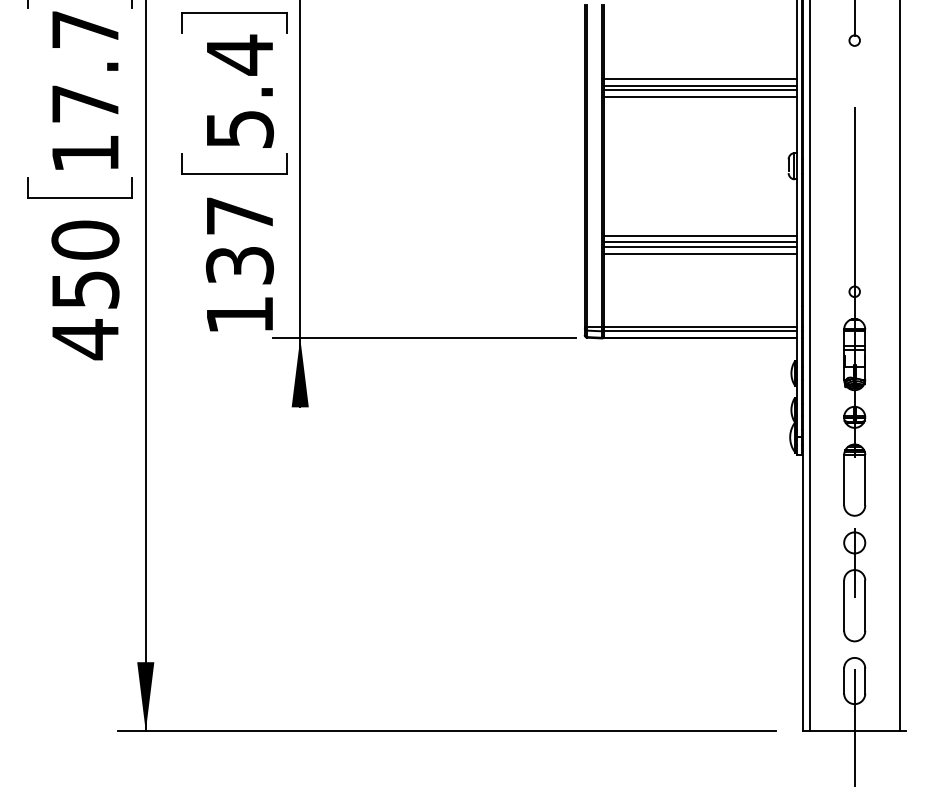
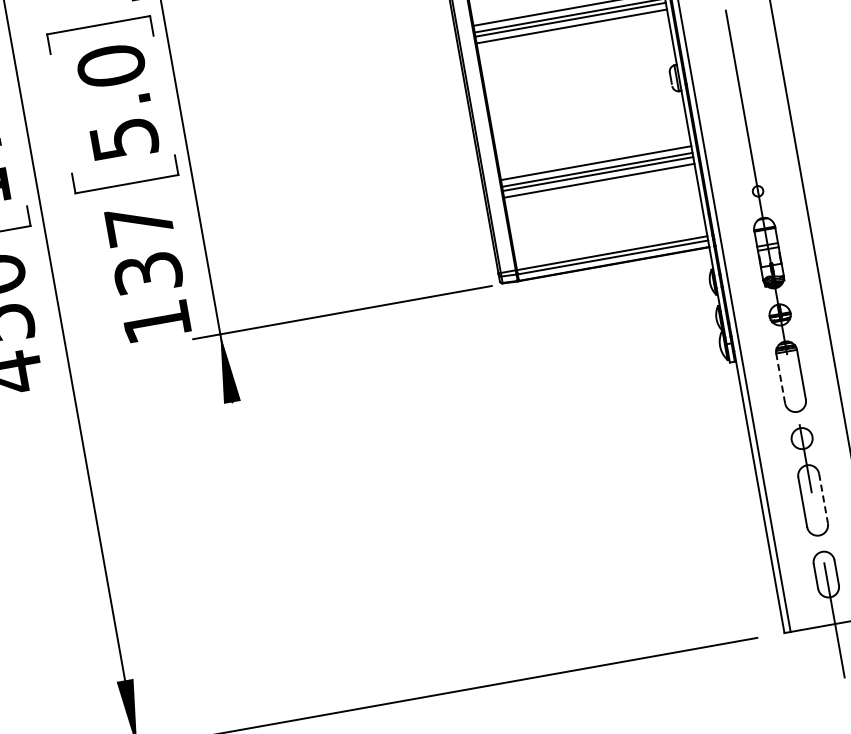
text: (239, 54) -> (110, 65), 5.4 -> 5.0
line: (844, 479) -> (780, 377), solid -> dashed
line: (865, 606) -> (823, 499), solid -> dashed

